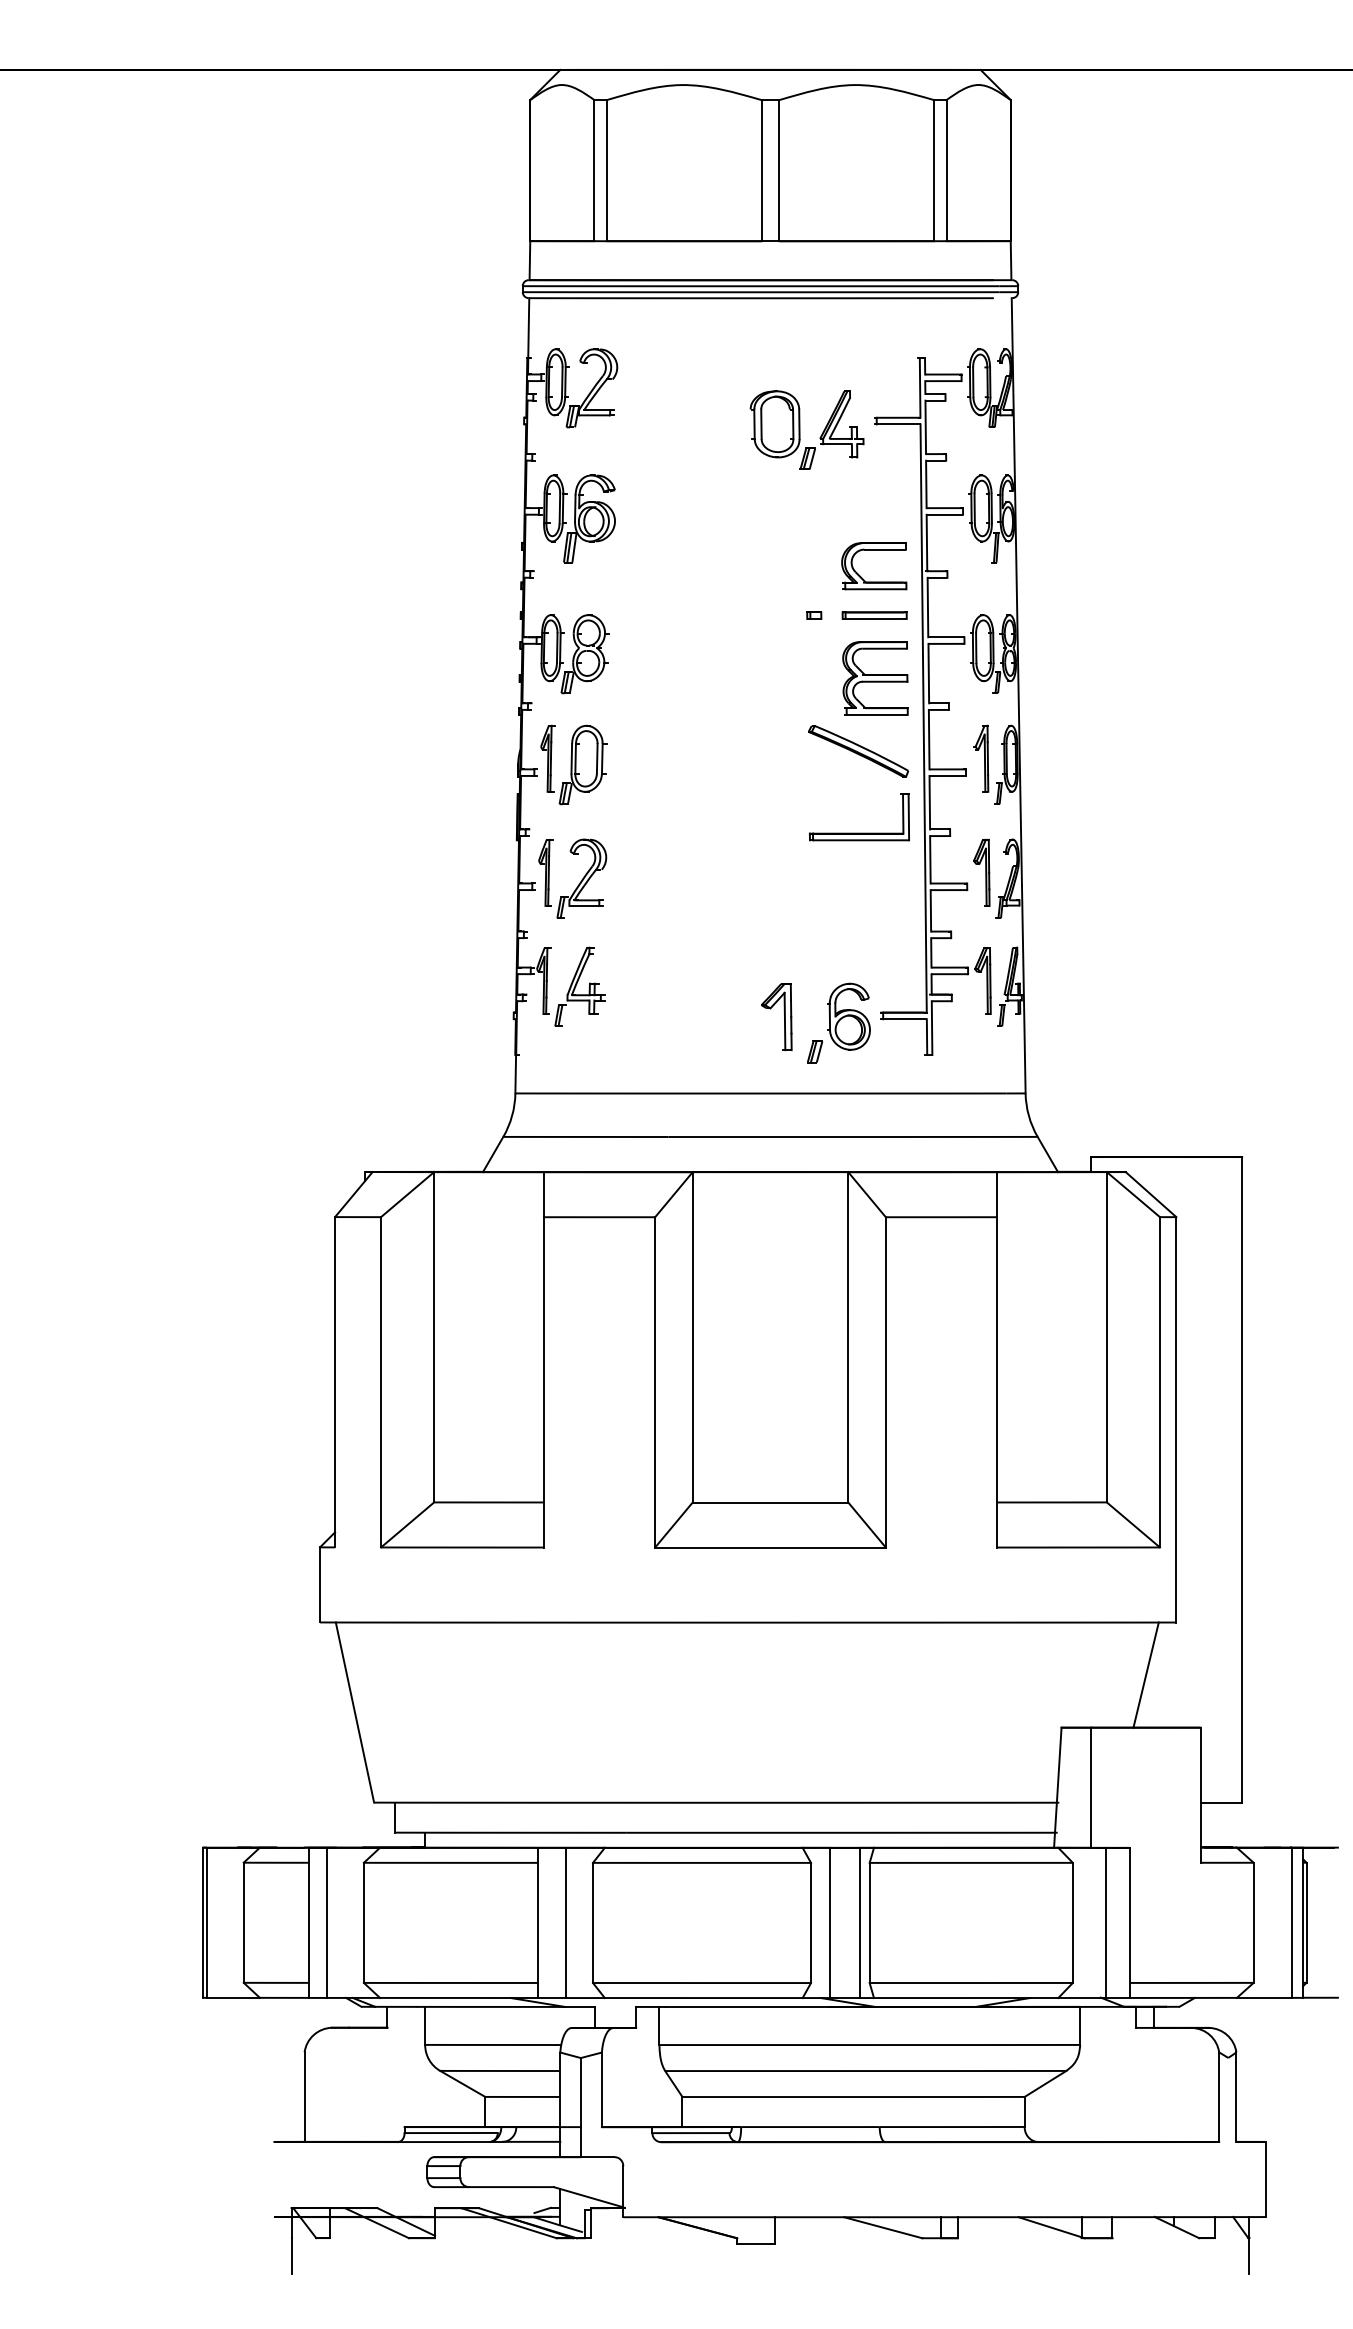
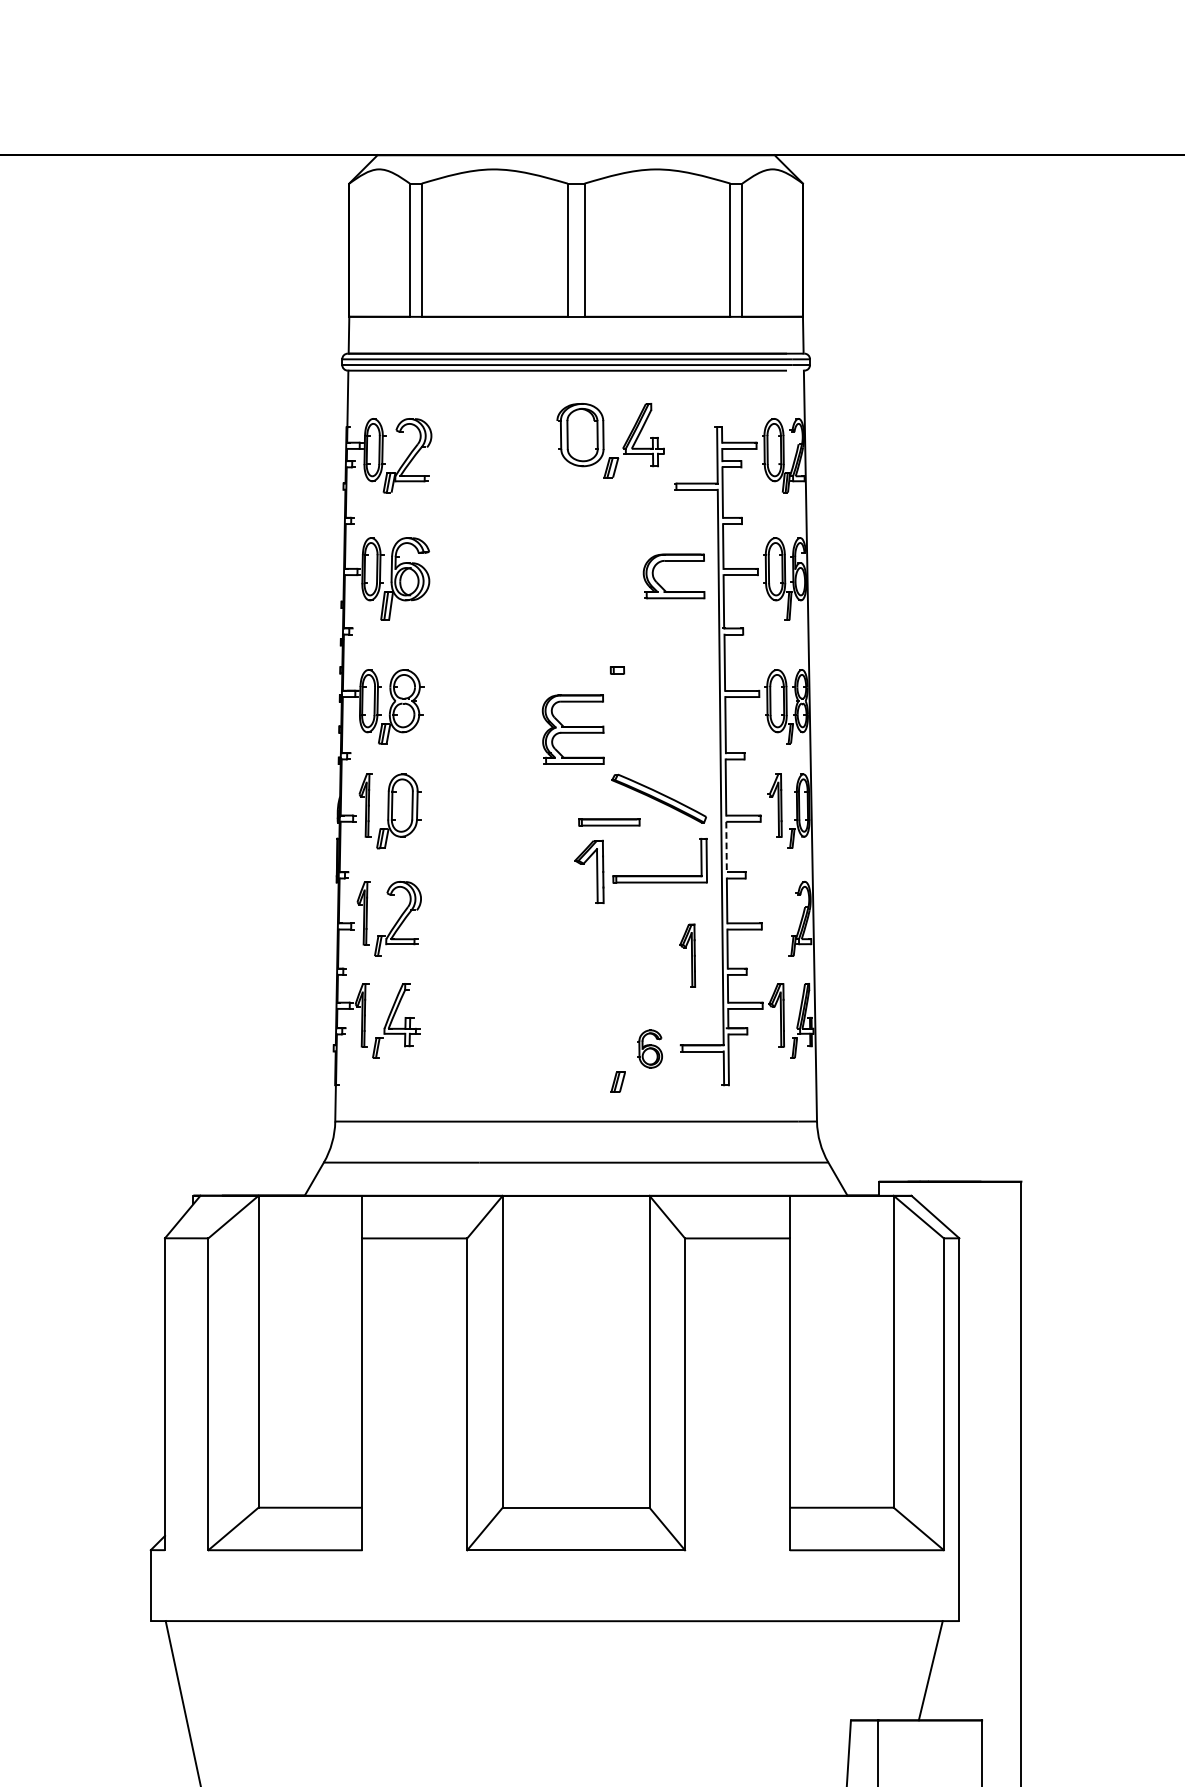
part: (806, 429) -> (610, 439), moved
part: (874, 581) -> (674, 590), moved
part: (874, 615) -> (609, 822), moved
part: (875, 678) -> (573, 729), moved
line: (929, 802) -> (726, 846), solid -> dashed
part: (981, 872) -> (687, 955), moved
part: (784, 1016) -> (596, 871), moved
part: (848, 1016) -> (649, 1048), size x0.6

